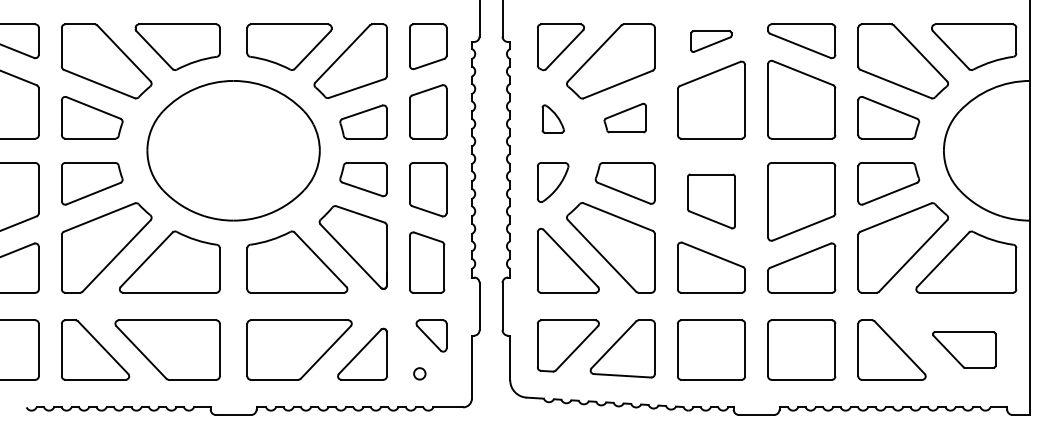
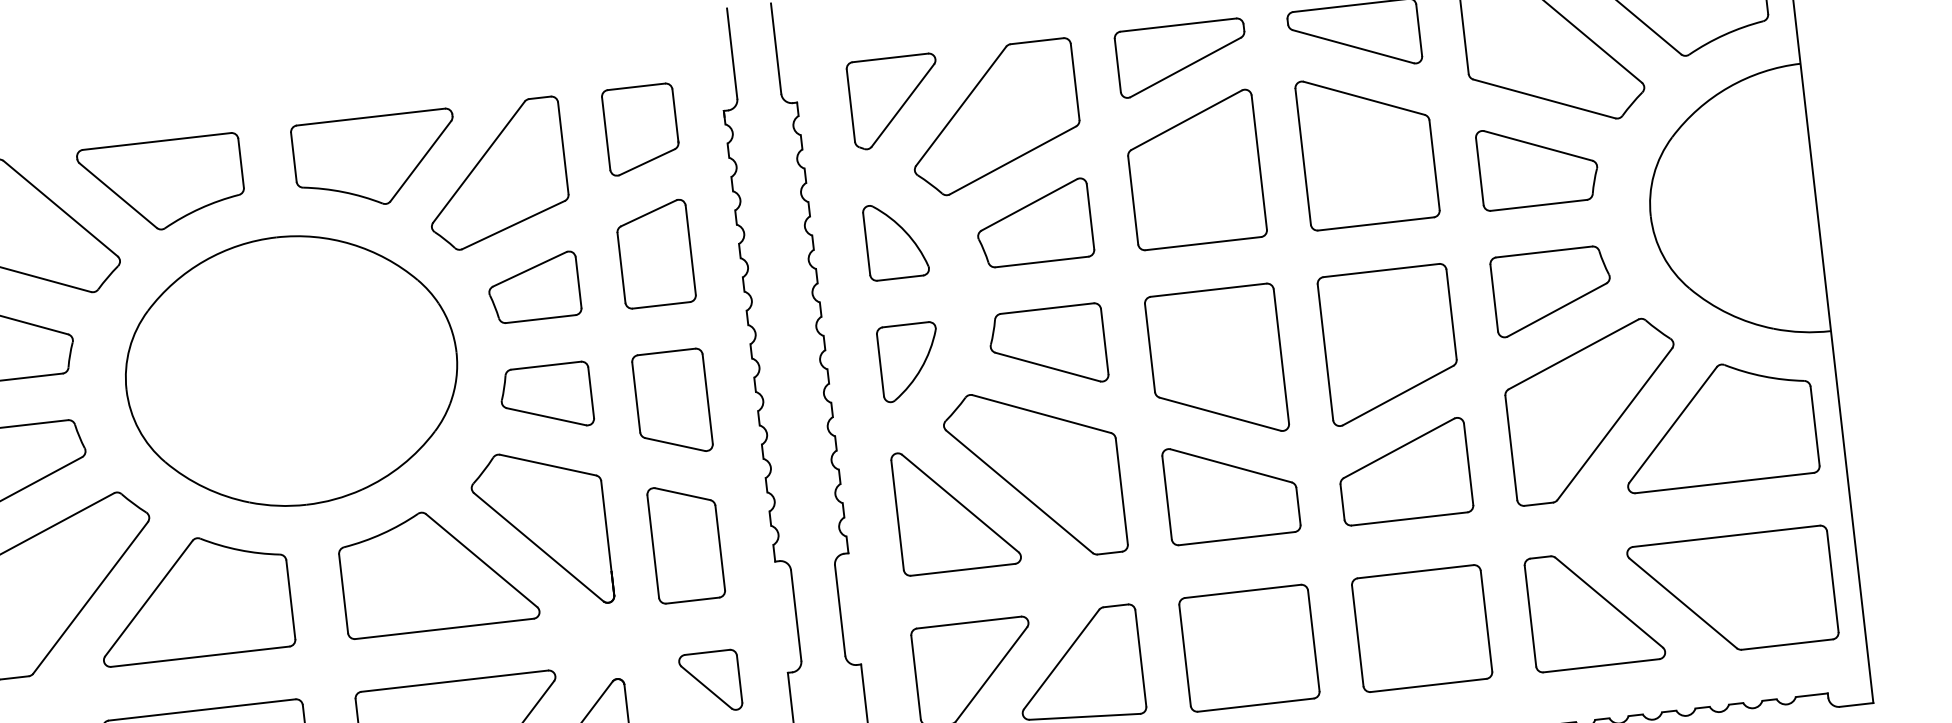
part: (711, 41) -> (1182, 57), size x1.67
part: (624, 117) -> (1032, 222), size x1.43
part: (553, 118) -> (896, 239), size x1.43
part: (711, 201) -> (1217, 363), size x1.43
part: (964, 349) -> (1733, 591), size x1.67

